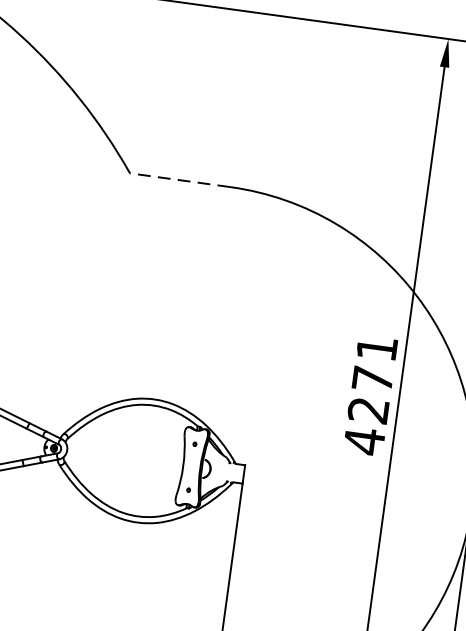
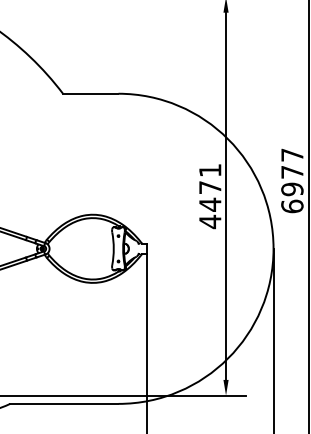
line: (179, 179) -> (90, 93), dashed -> solid
text: (369, 409) -> (210, 204), 4271 -> 4471

